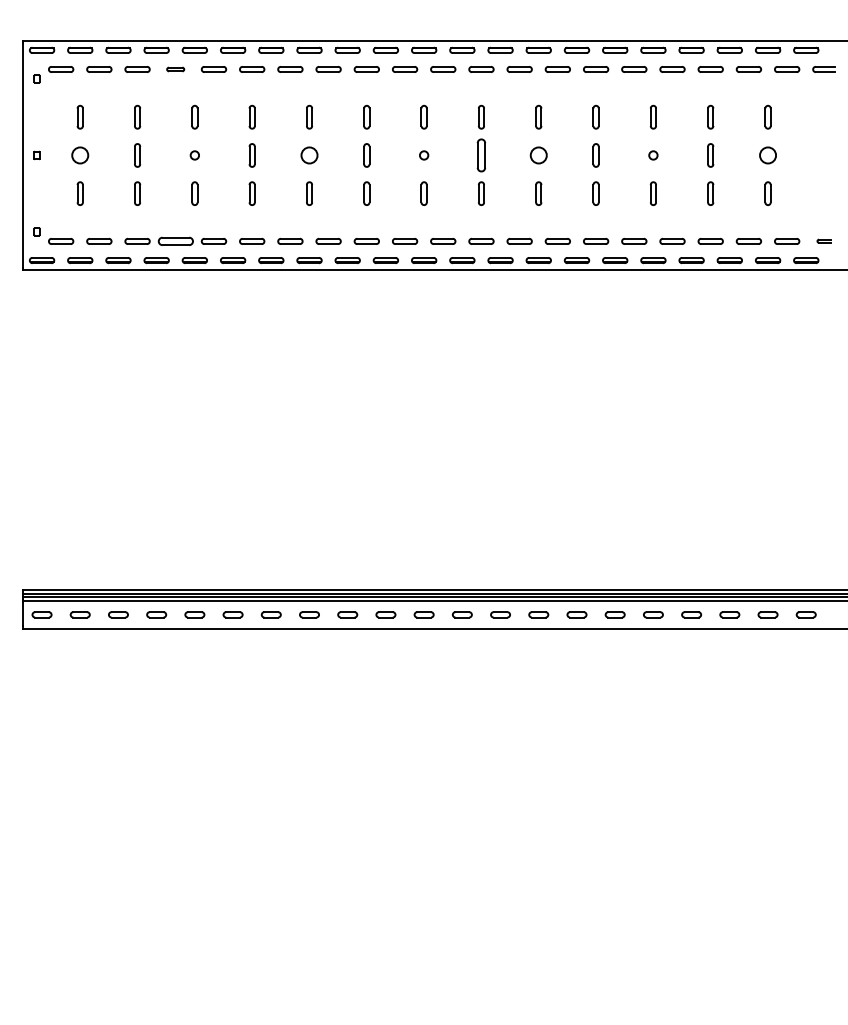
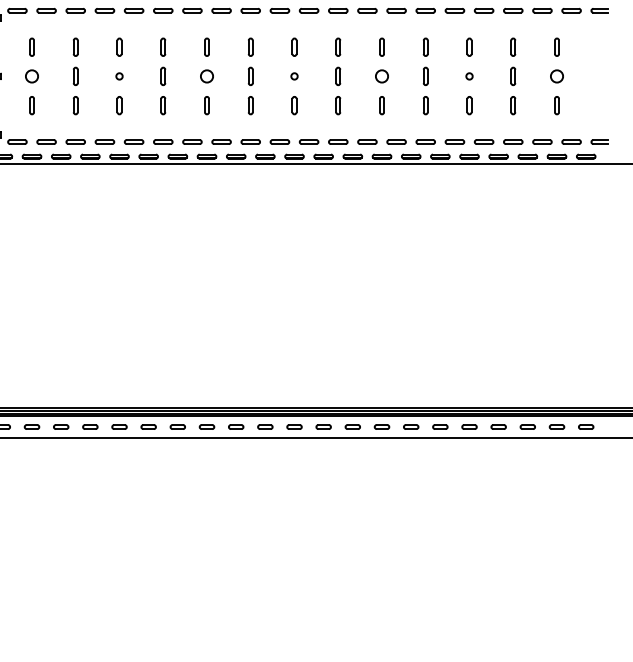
part: (175, 69) -> (104, 10), size x1.43
part: (481, 155) -> (338, 76), size x0.71
part: (823, 240) -> (599, 141), size x1.67
part: (175, 241) -> (104, 142), size x0.71

